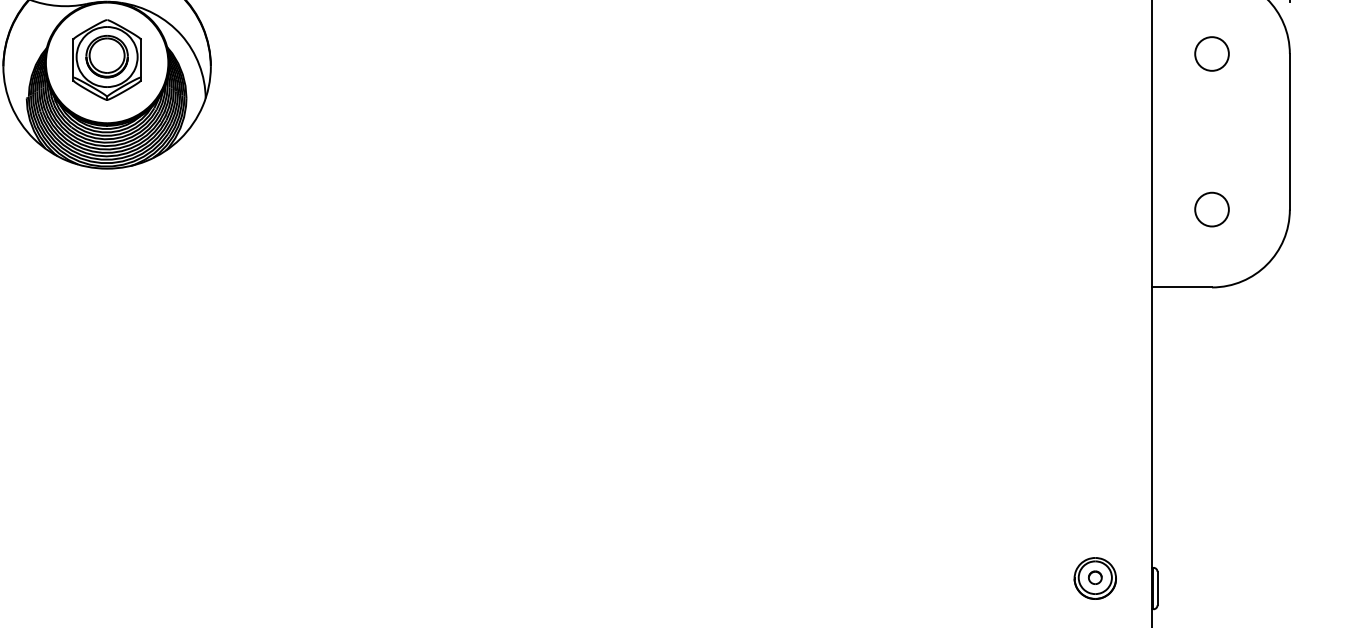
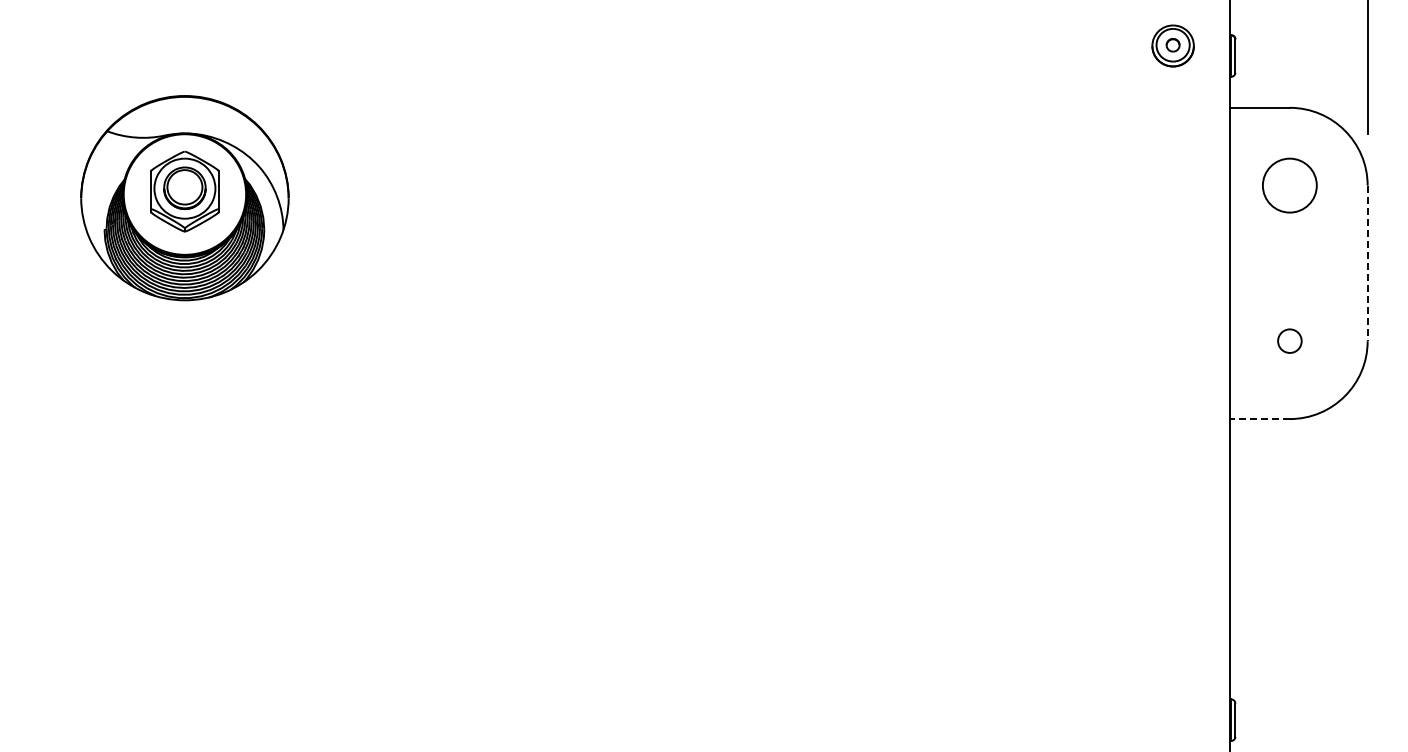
circle: (1211, 53) -> (1289, 185), size x1.6
line: (1289, 131) -> (1367, 263), solid -> dashed
circle: (1211, 208) -> (1289, 340), size x0.7
line: (1182, 287) -> (1260, 419), solid -> dashed
part: (1094, 577) -> (1172, 709), removed

